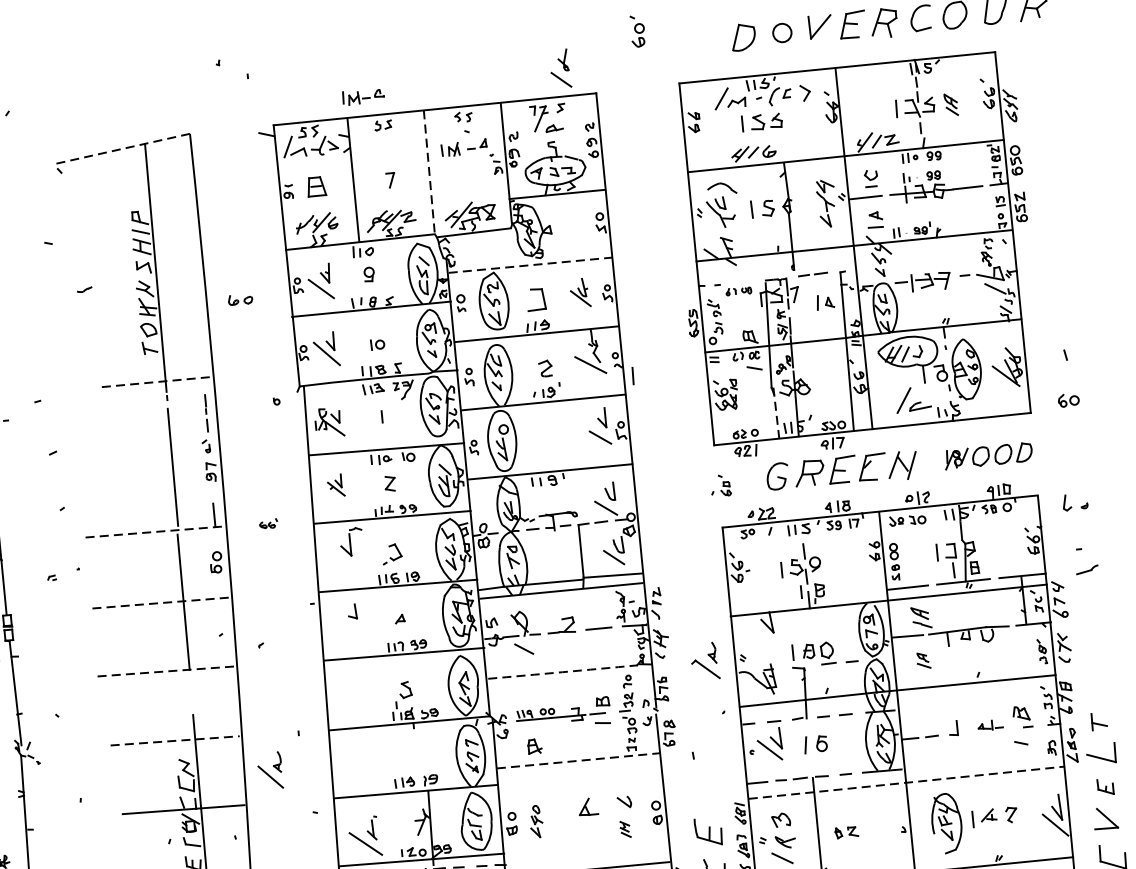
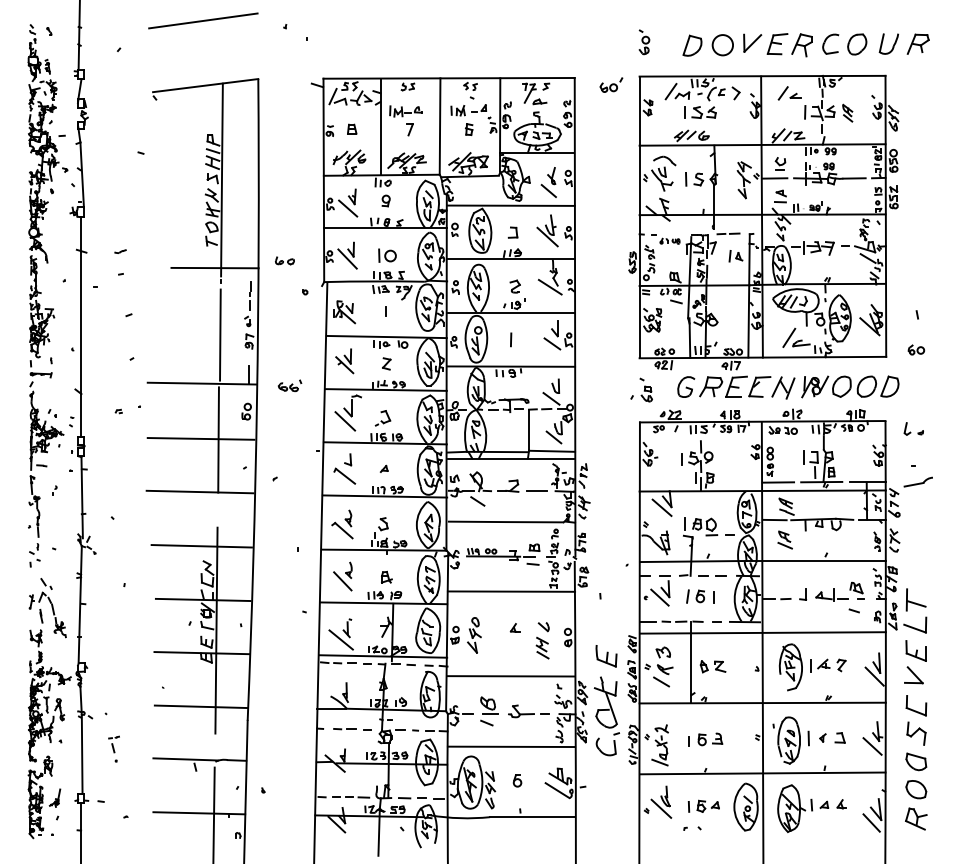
part: (638, 31) -> (644, 42), moved
circle: (782, 33) -> (722, 45), size x1.43
line: (112, 65) -> (203, 20), added
part: (559, 68) -> (548, 182), moved
part: (874, 86) -> (789, 93), added
part: (363, 96) -> (405, 111), moved
part: (644, 97) -> (611, 84), added
line: (124, 148) -> (206, 85), dashed -> solid
part: (467, 172) -> (469, 129), added
line: (430, 173) -> (440, 127), dashed -> solid
part: (317, 185) -> (352, 128), size x0.62
line: (530, 264) -> (511, 205), dashed -> solid
part: (84, 289) -> (120, 251), moved
part: (580, 292) -> (547, 230), size x1.43
part: (239, 299) -> (284, 260), moved
part: (535, 299) -> (512, 232), size x0.62
part: (377, 344) -> (387, 255), size x1.67
line: (633, 375) -> (511, 339), moved
line: (158, 382) -> (215, 268), dashed -> solid
line: (775, 413) -> (689, 338), dashed -> solid
part: (988, 455) -> (850, 386), size x1.43
part: (335, 485) -> (344, 361), size x1.43
part: (720, 485) -> (641, 389), size x1.43
part: (267, 523) -> (289, 385), size x1.67
line: (155, 531) -> (202, 383), dashed -> solid
line: (344, 562) -> (345, 421), added
part: (1086, 569) -> (917, 481), size x1.67
line: (161, 602) -> (201, 438), dashed -> solid
part: (349, 632) -> (344, 475), added
line: (760, 634) -> (661, 507), added
part: (922, 660) -> (784, 539), size x1.43
part: (705, 661) -> (342, 524), moved
line: (166, 671) -> (200, 492), dashed -> solid
arc: (562, 672) -> (505, 522), dashed -> solid
part: (1098, 720) -> (915, 599), size x1.67
part: (989, 724) -> (831, 594), size x1.67
line: (176, 741) -> (202, 546), dashed -> solid
line: (838, 743) -> (713, 597), added
part: (534, 745) -> (386, 576), moved
line: (578, 760) -> (511, 591), dashed -> solid
part: (269, 770) -> (342, 576), moved
line: (906, 782) -> (762, 632), dashed -> solid
part: (1104, 786) -> (915, 650), size x1.67
part: (586, 806) -> (514, 627), size x0.62
part: (536, 821) -> (474, 635), size x1.43
part: (625, 828) -> (542, 647), size x1.67
part: (846, 832) -> (712, 666), size x1.43

